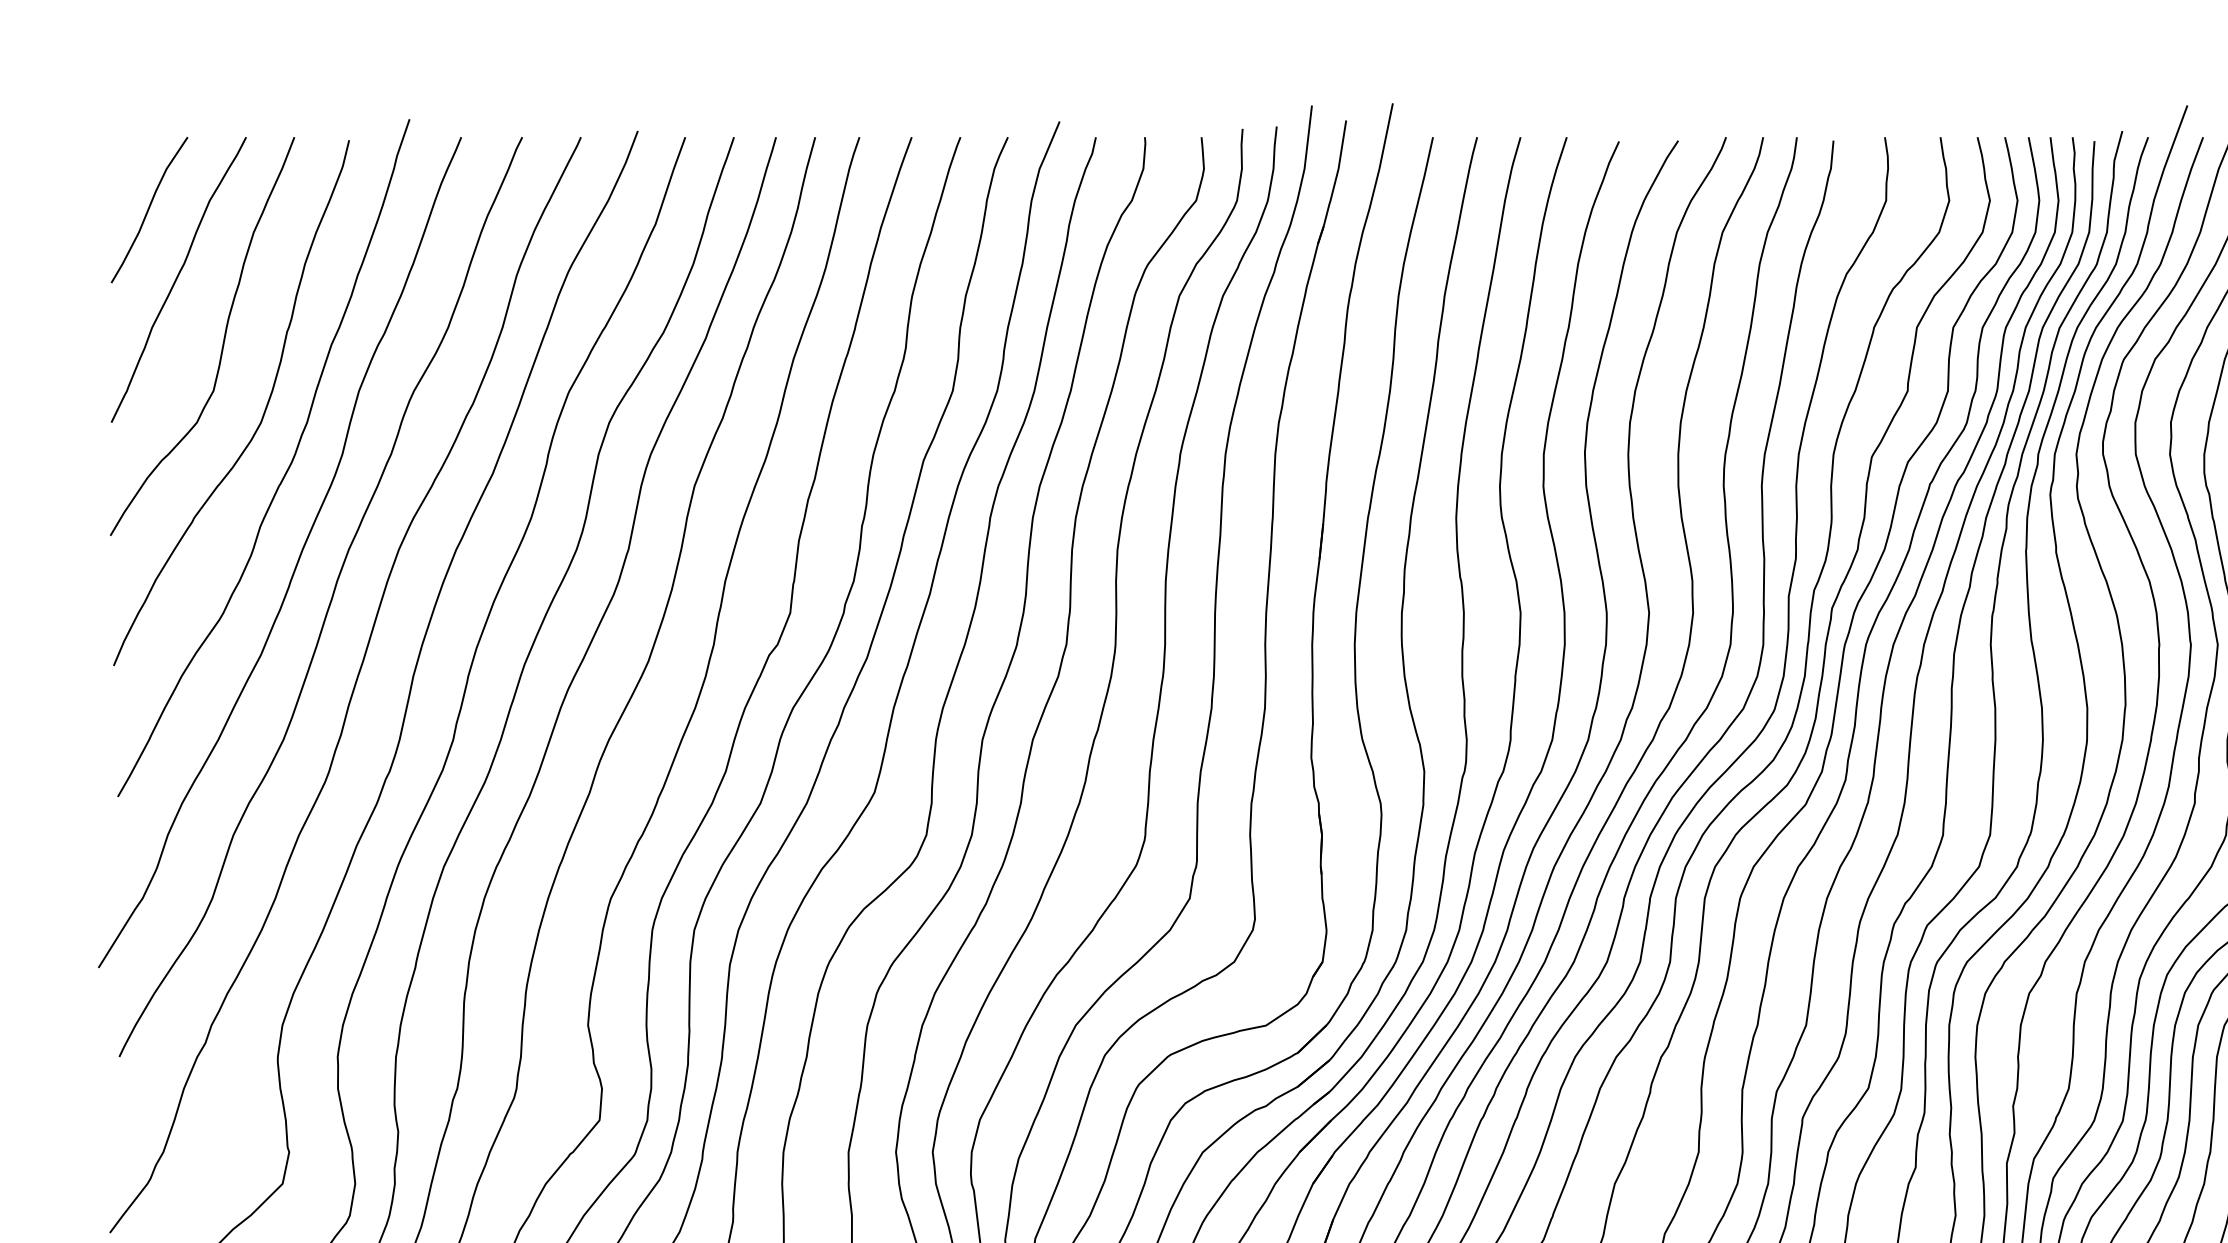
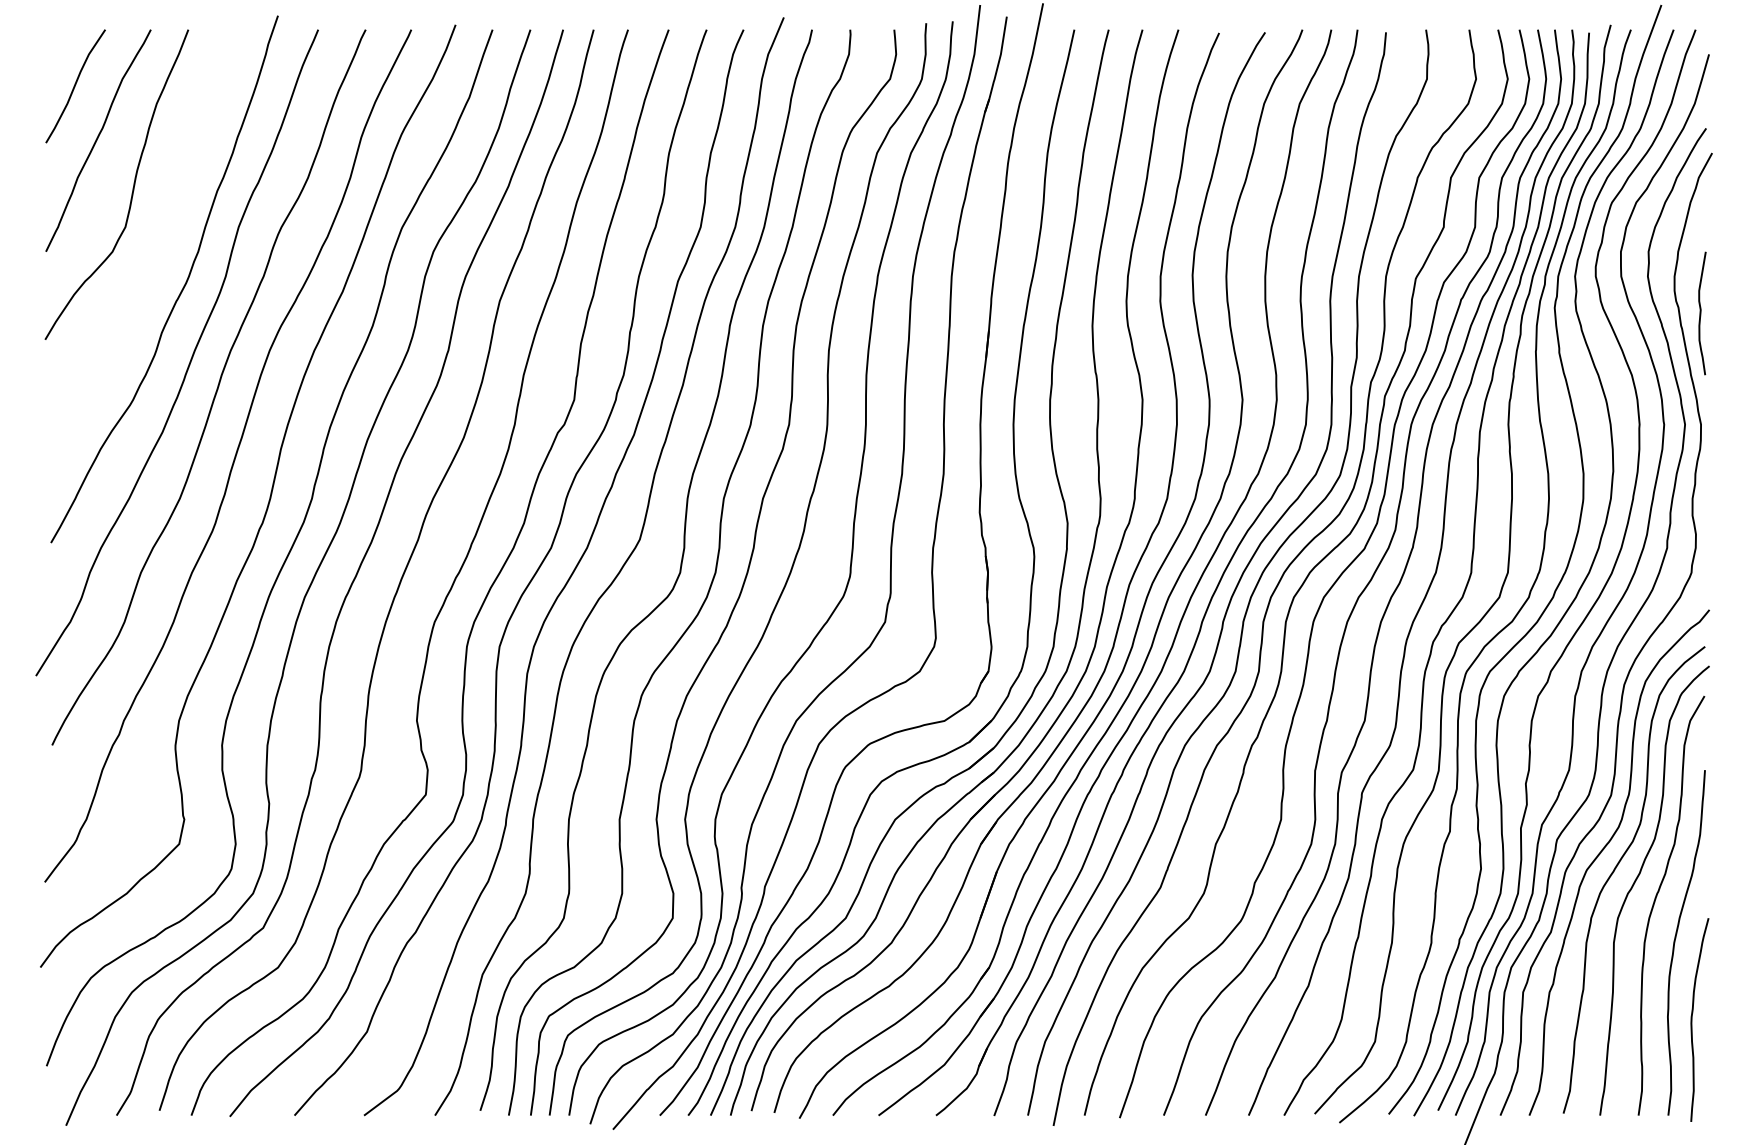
curve: (262, 414) -> (163, 245), removed

